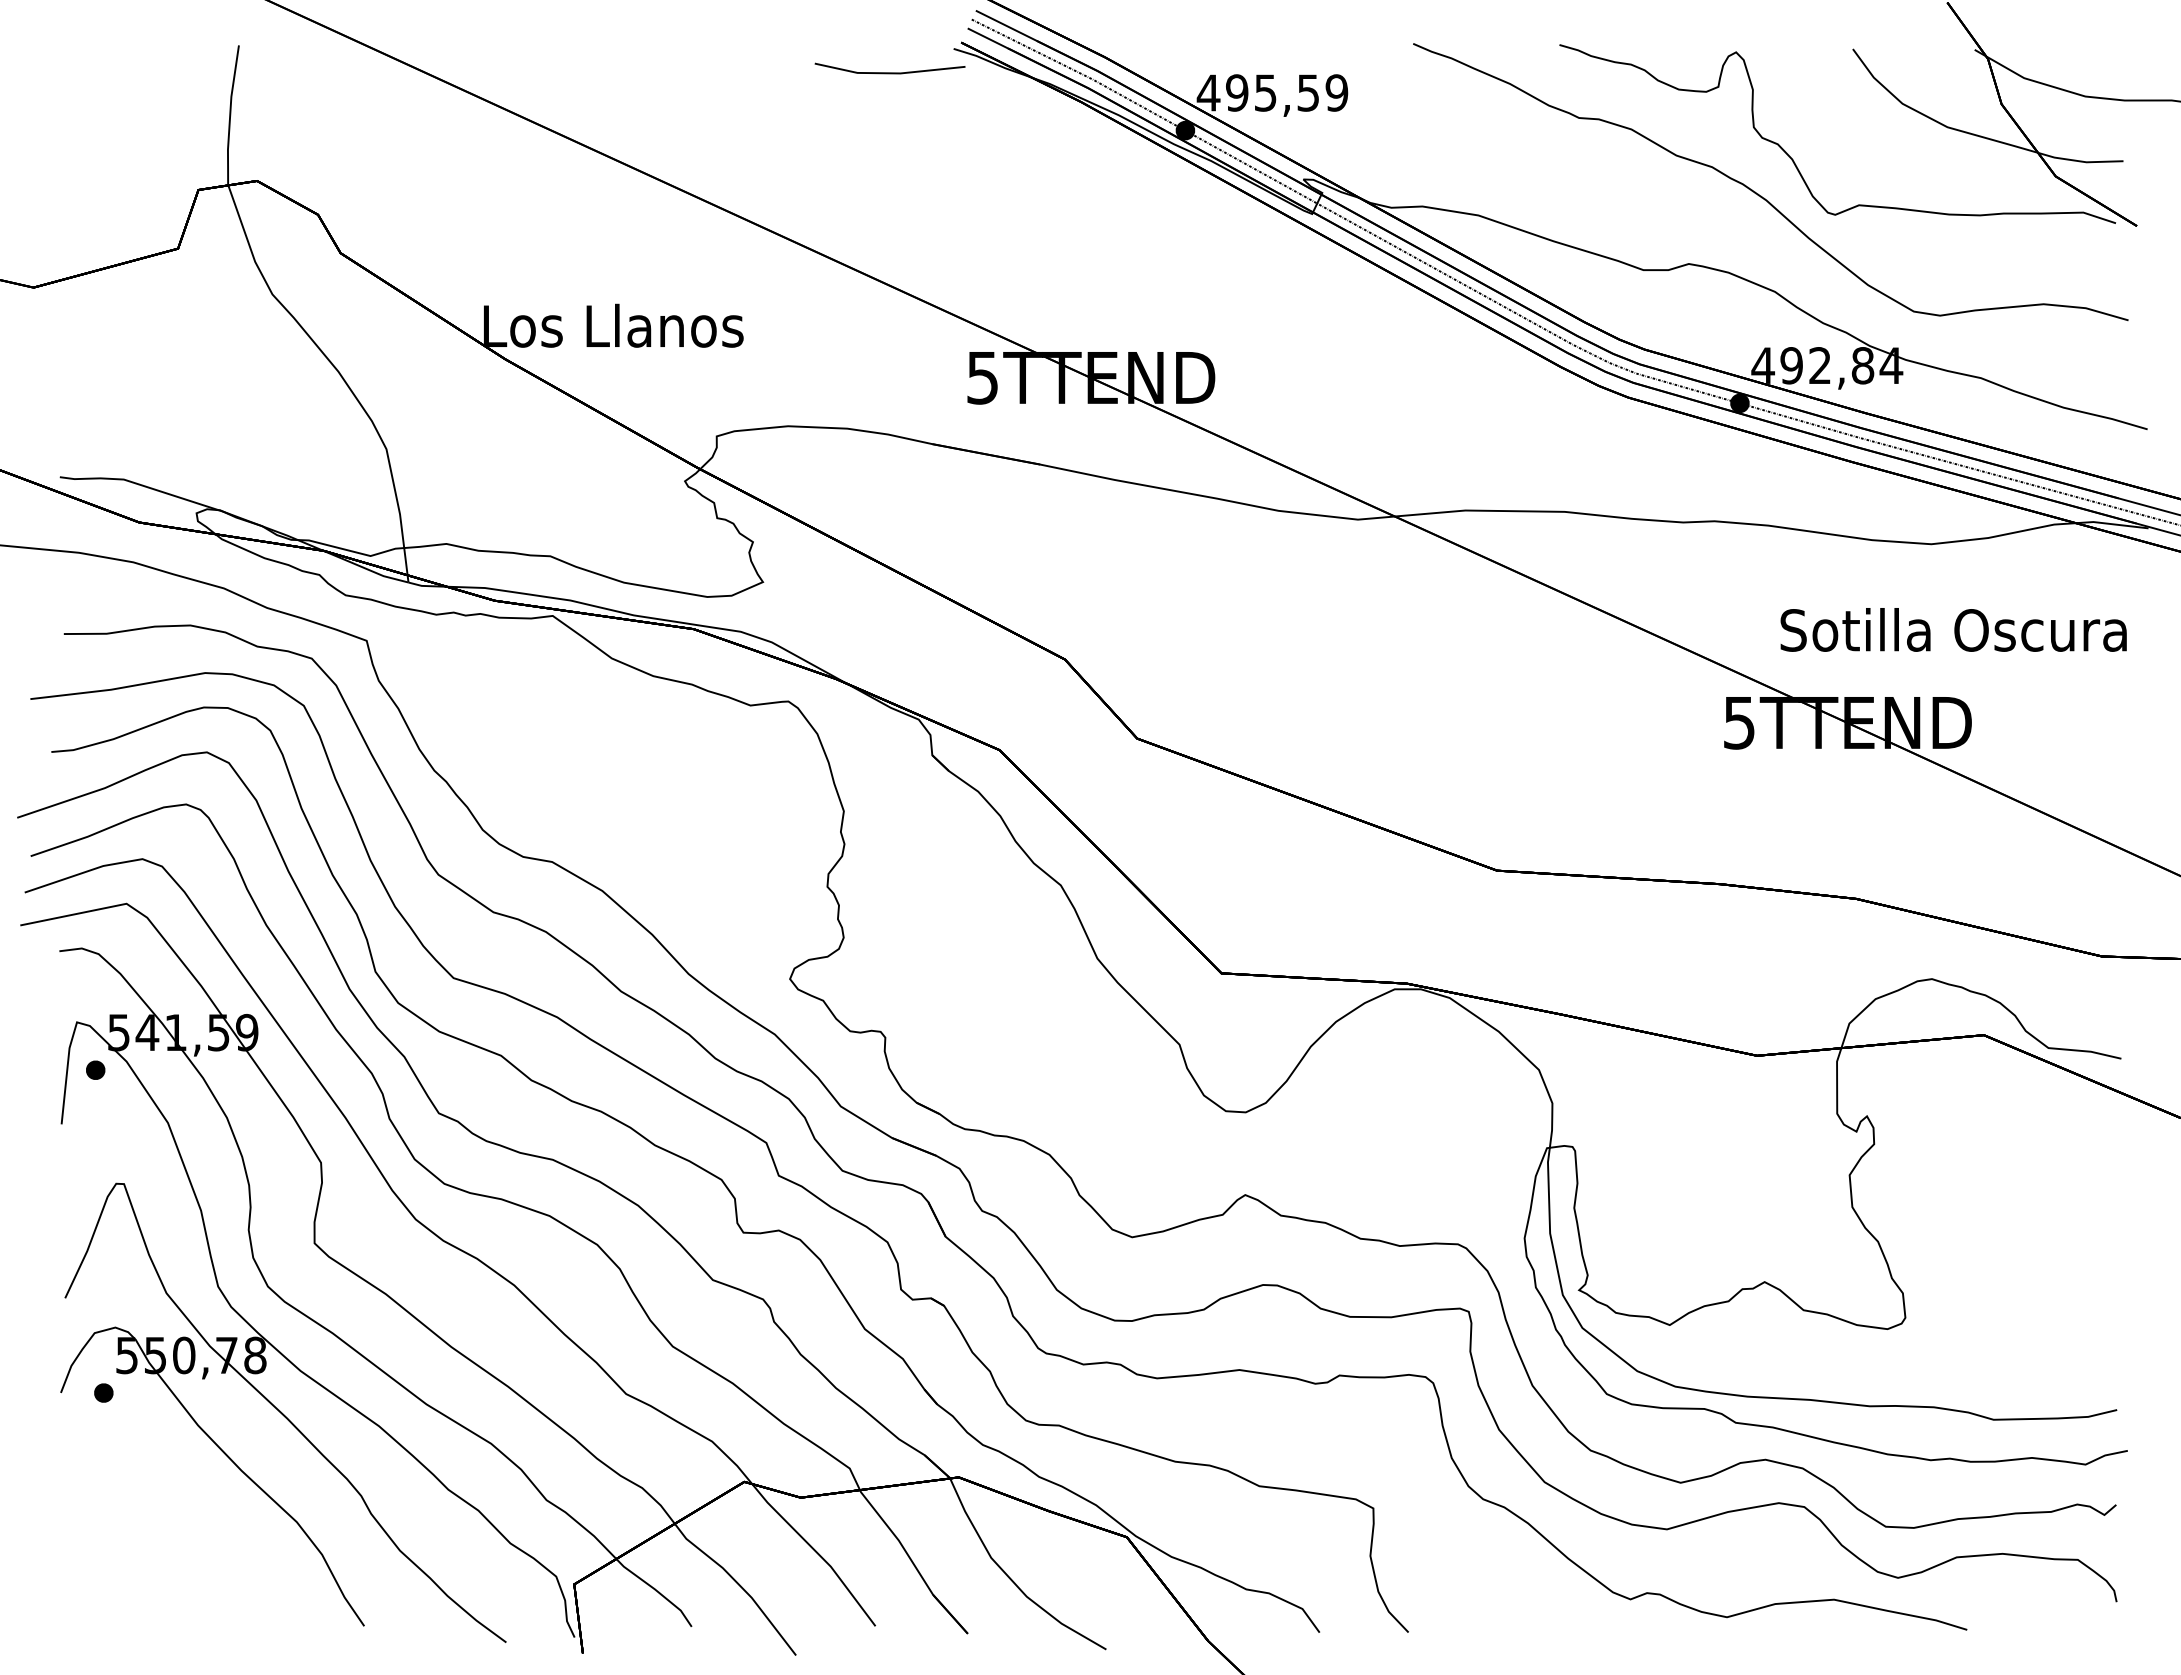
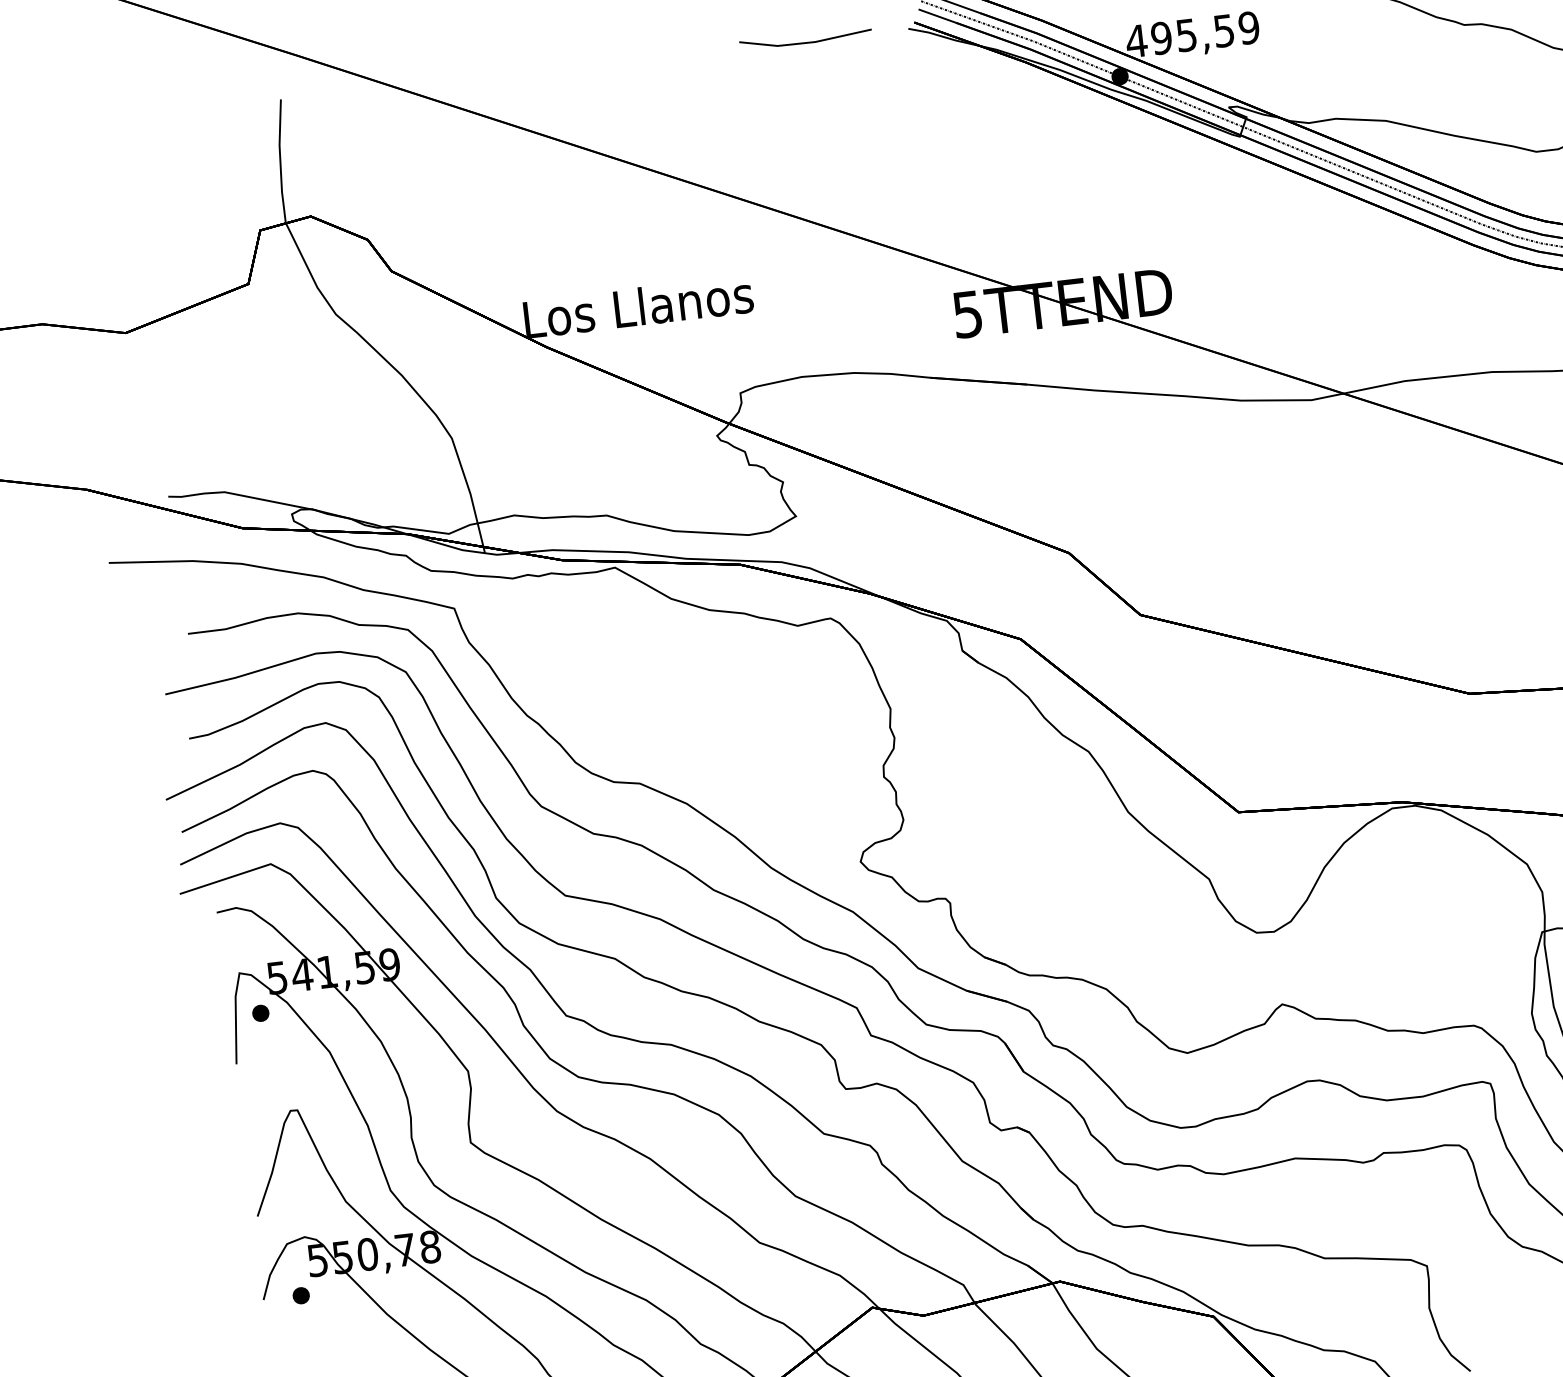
line: (889, 72) -> (805, 42), moved

